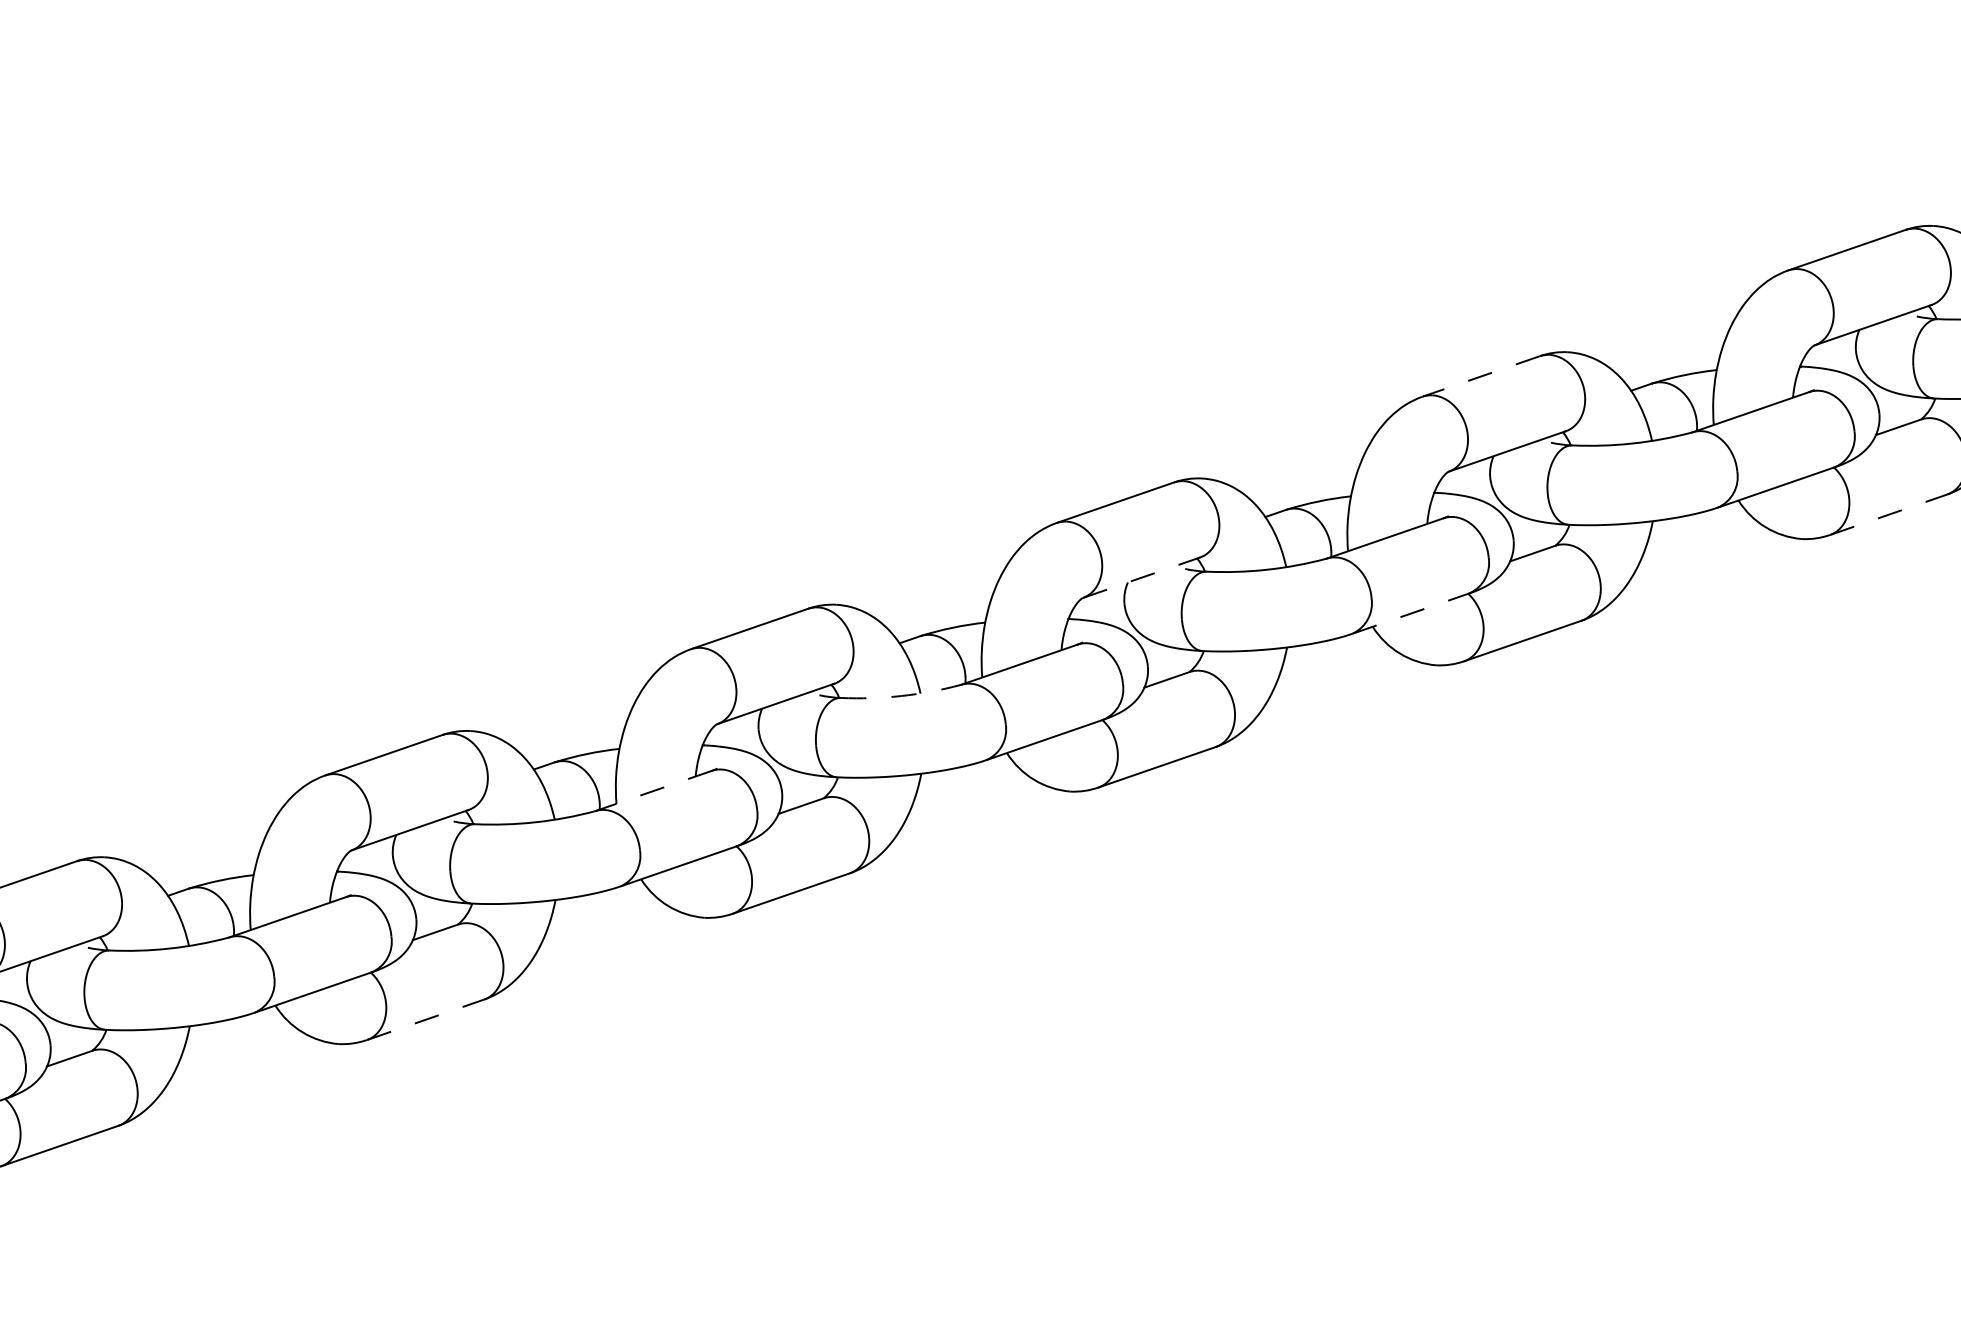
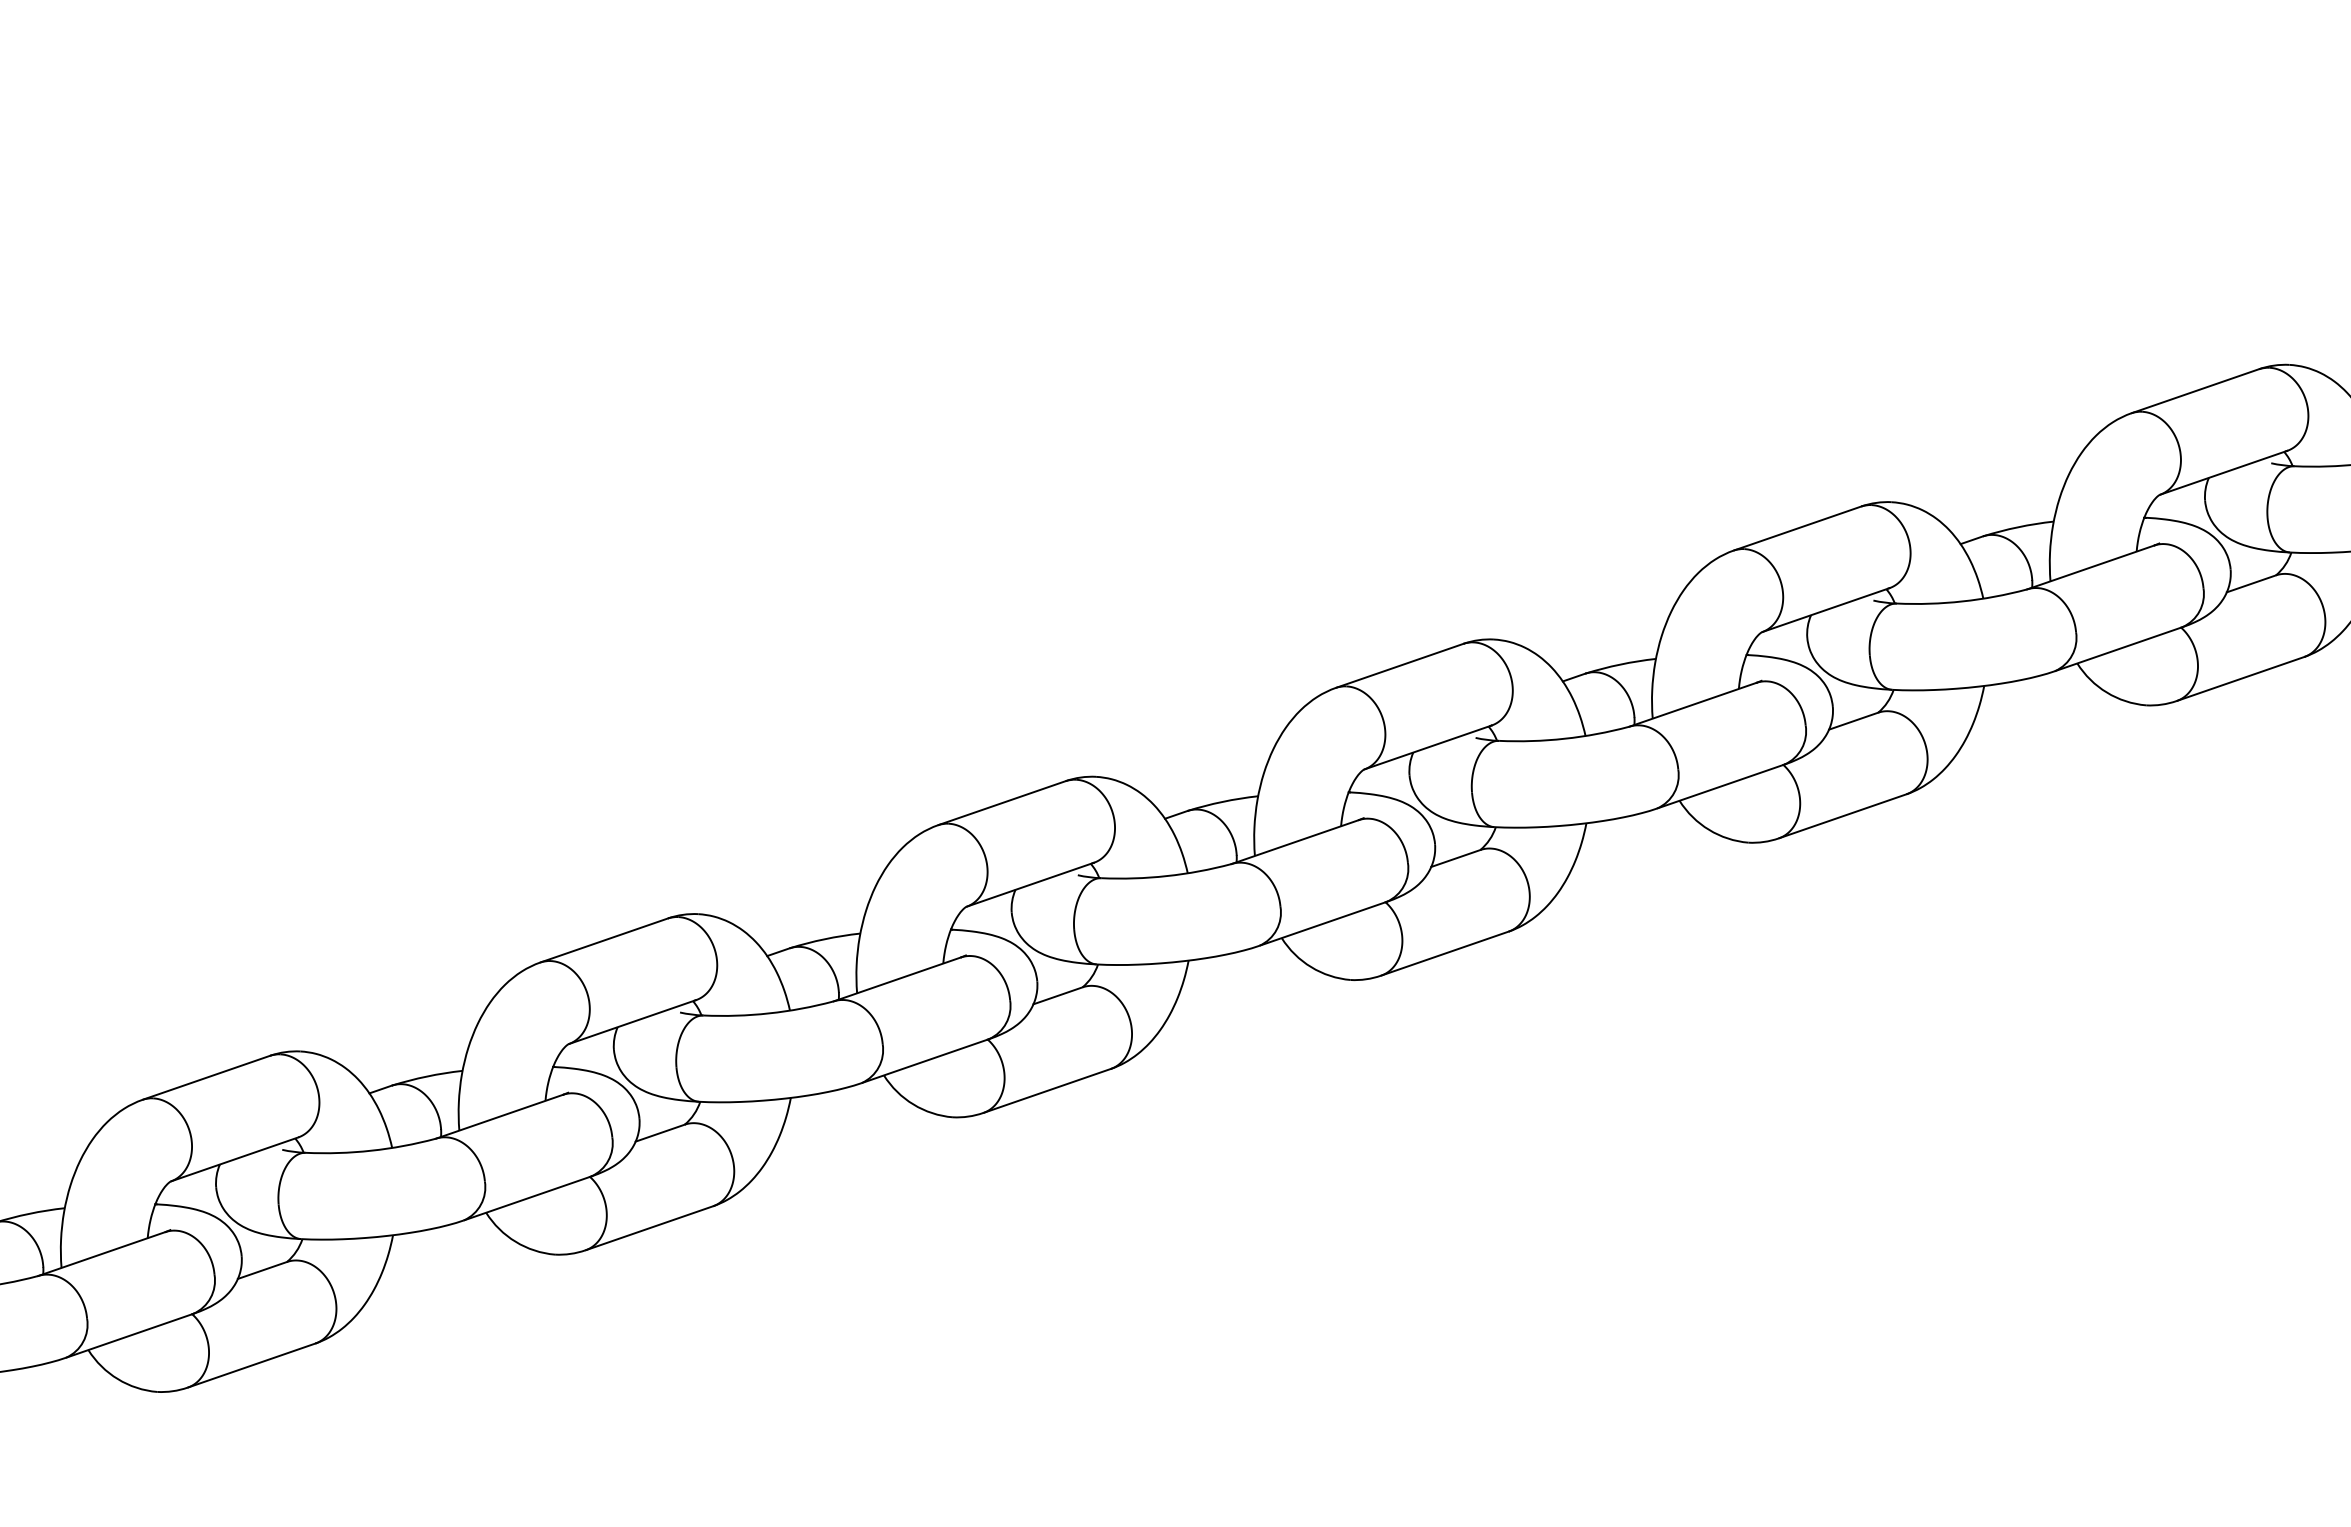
line: (1481, 376) -> (1797, 528), dashed -> solid
line: (1889, 514) -> (2241, 678), dashed -> solid
line: (1141, 577) -> (1428, 747), dashed -> solid
line: (1411, 613) -> (1721, 786), dashed -> solid
arc: (900, 696) -> (1166, 876), dashed -> solid
line: (652, 791) -> (896, 979), dashed -> solid
line: (426, 1020) -> (650, 1228), dashed -> solid

